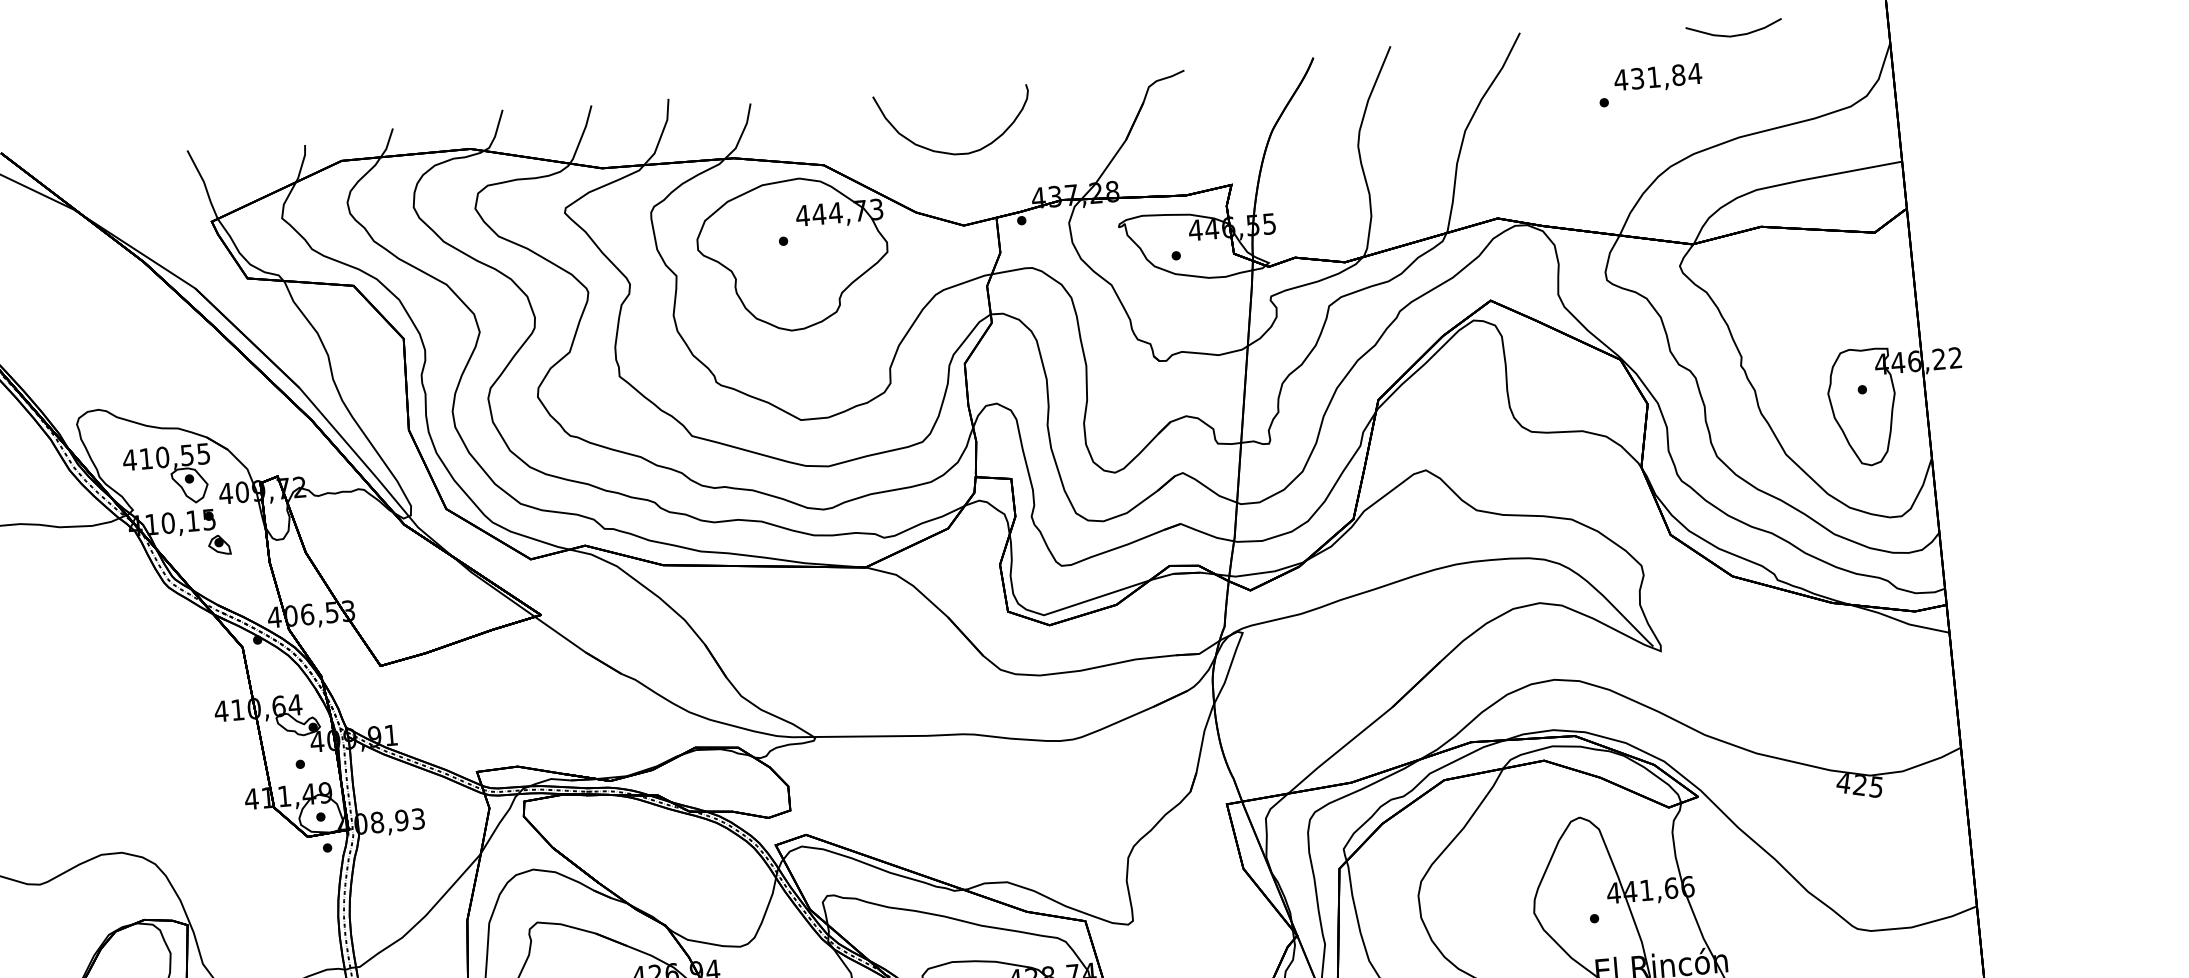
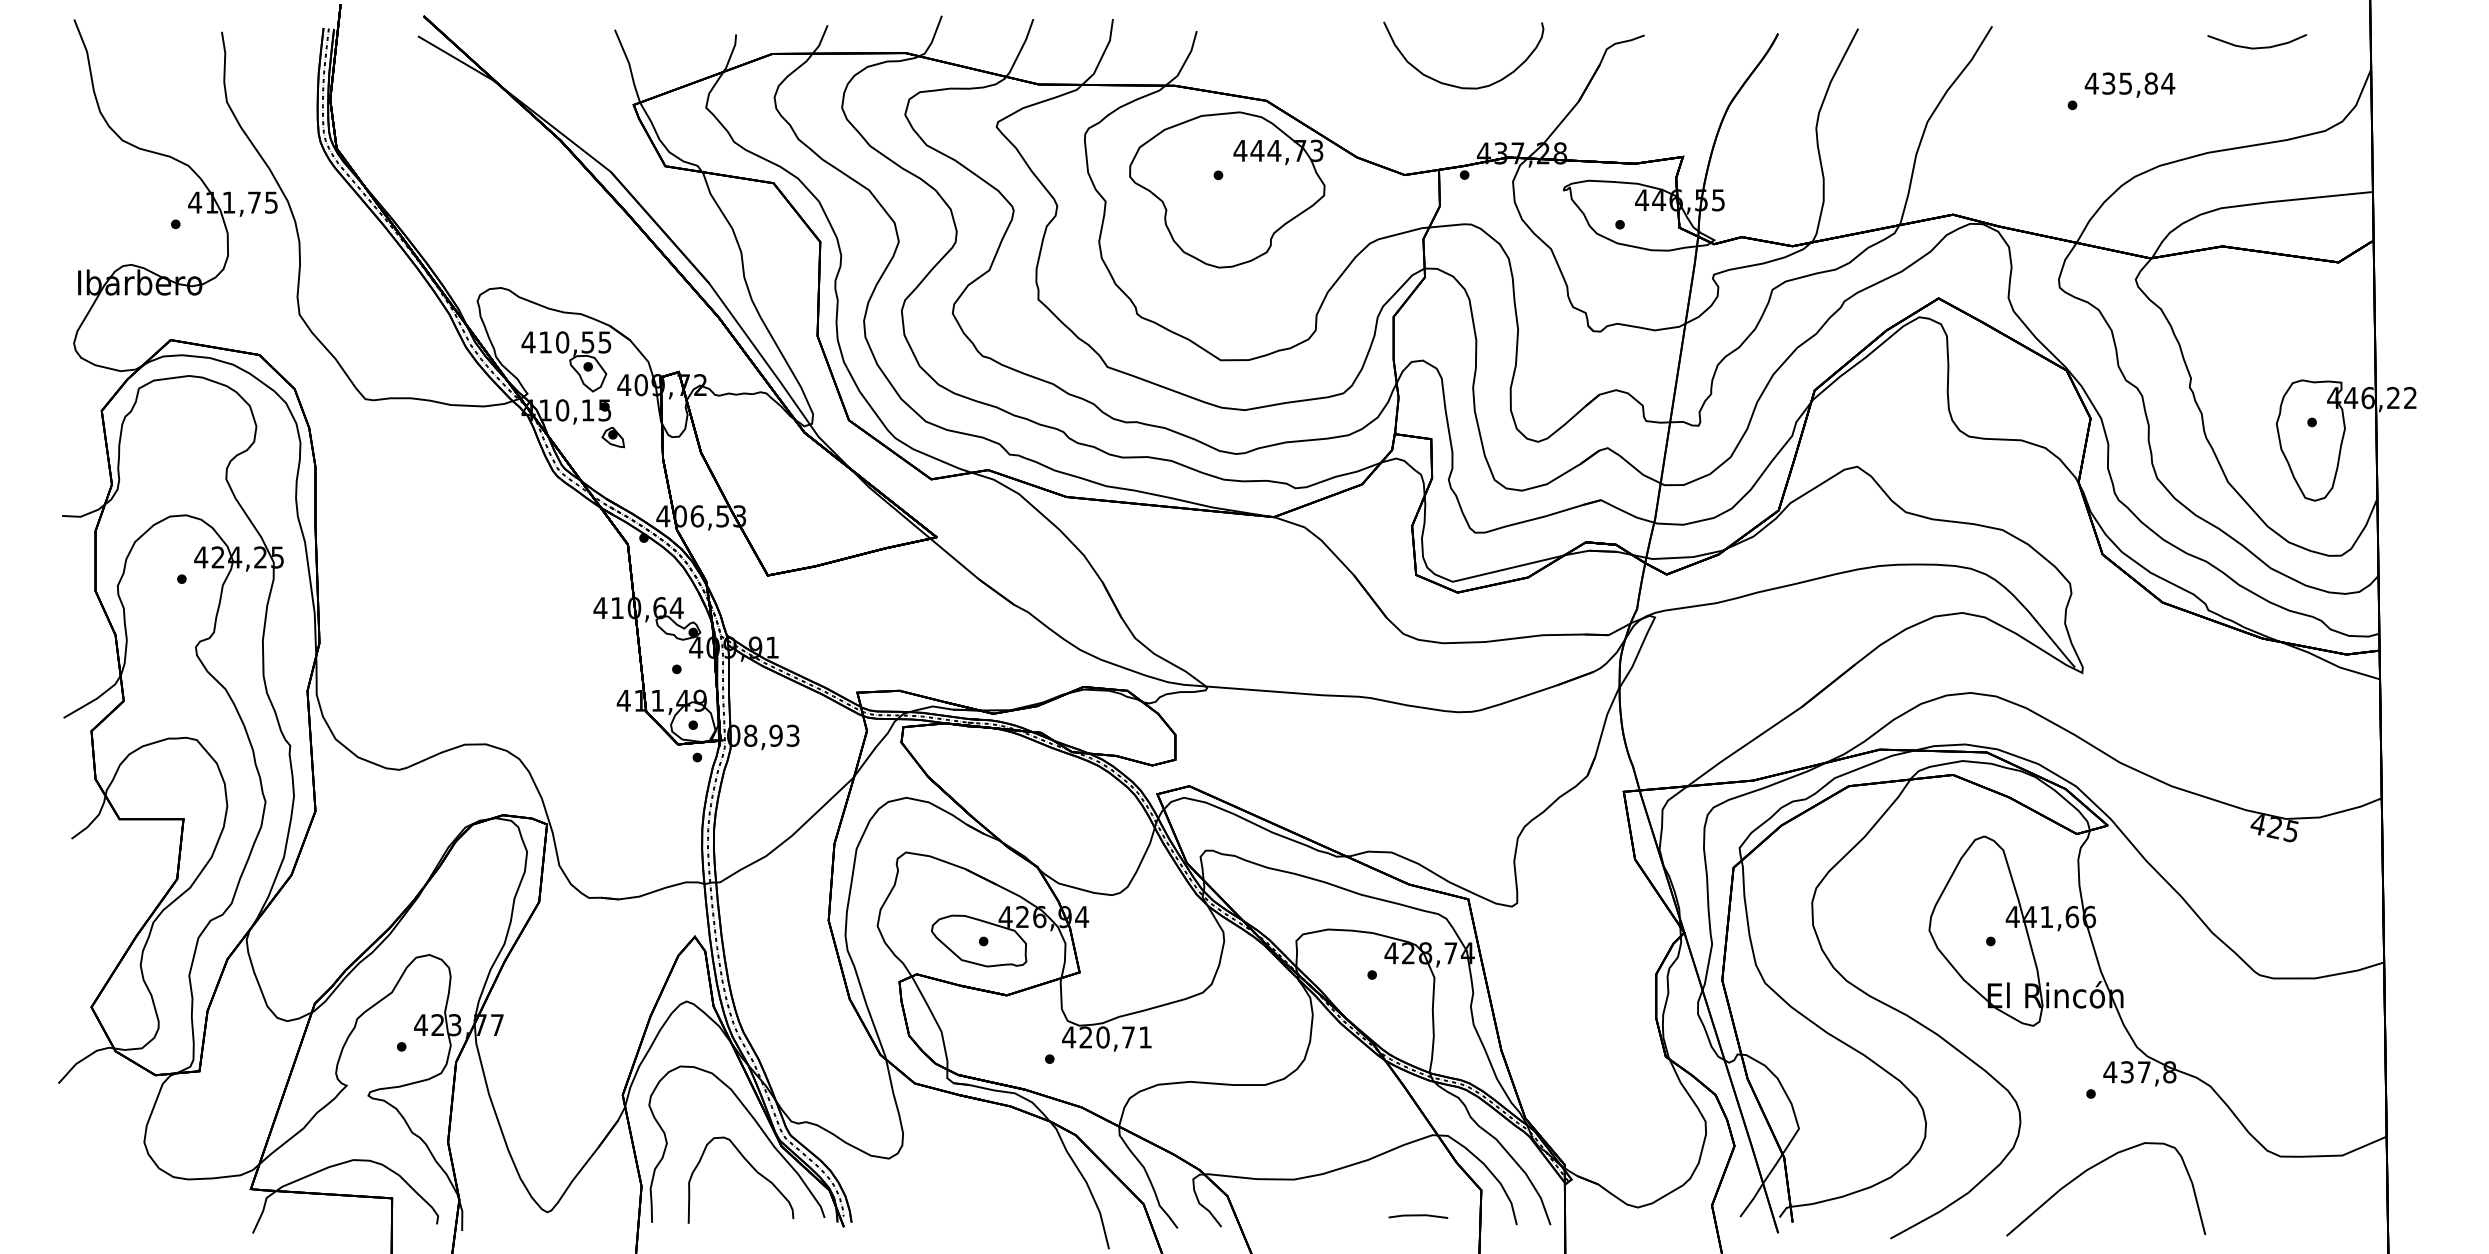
curve: (1734, 35) -> (2257, 47), moved
text: (1653, 77) -> (2125, 83), 431,84 -> 435,84
curve: (948, 152) -> (1456, 85), moved

